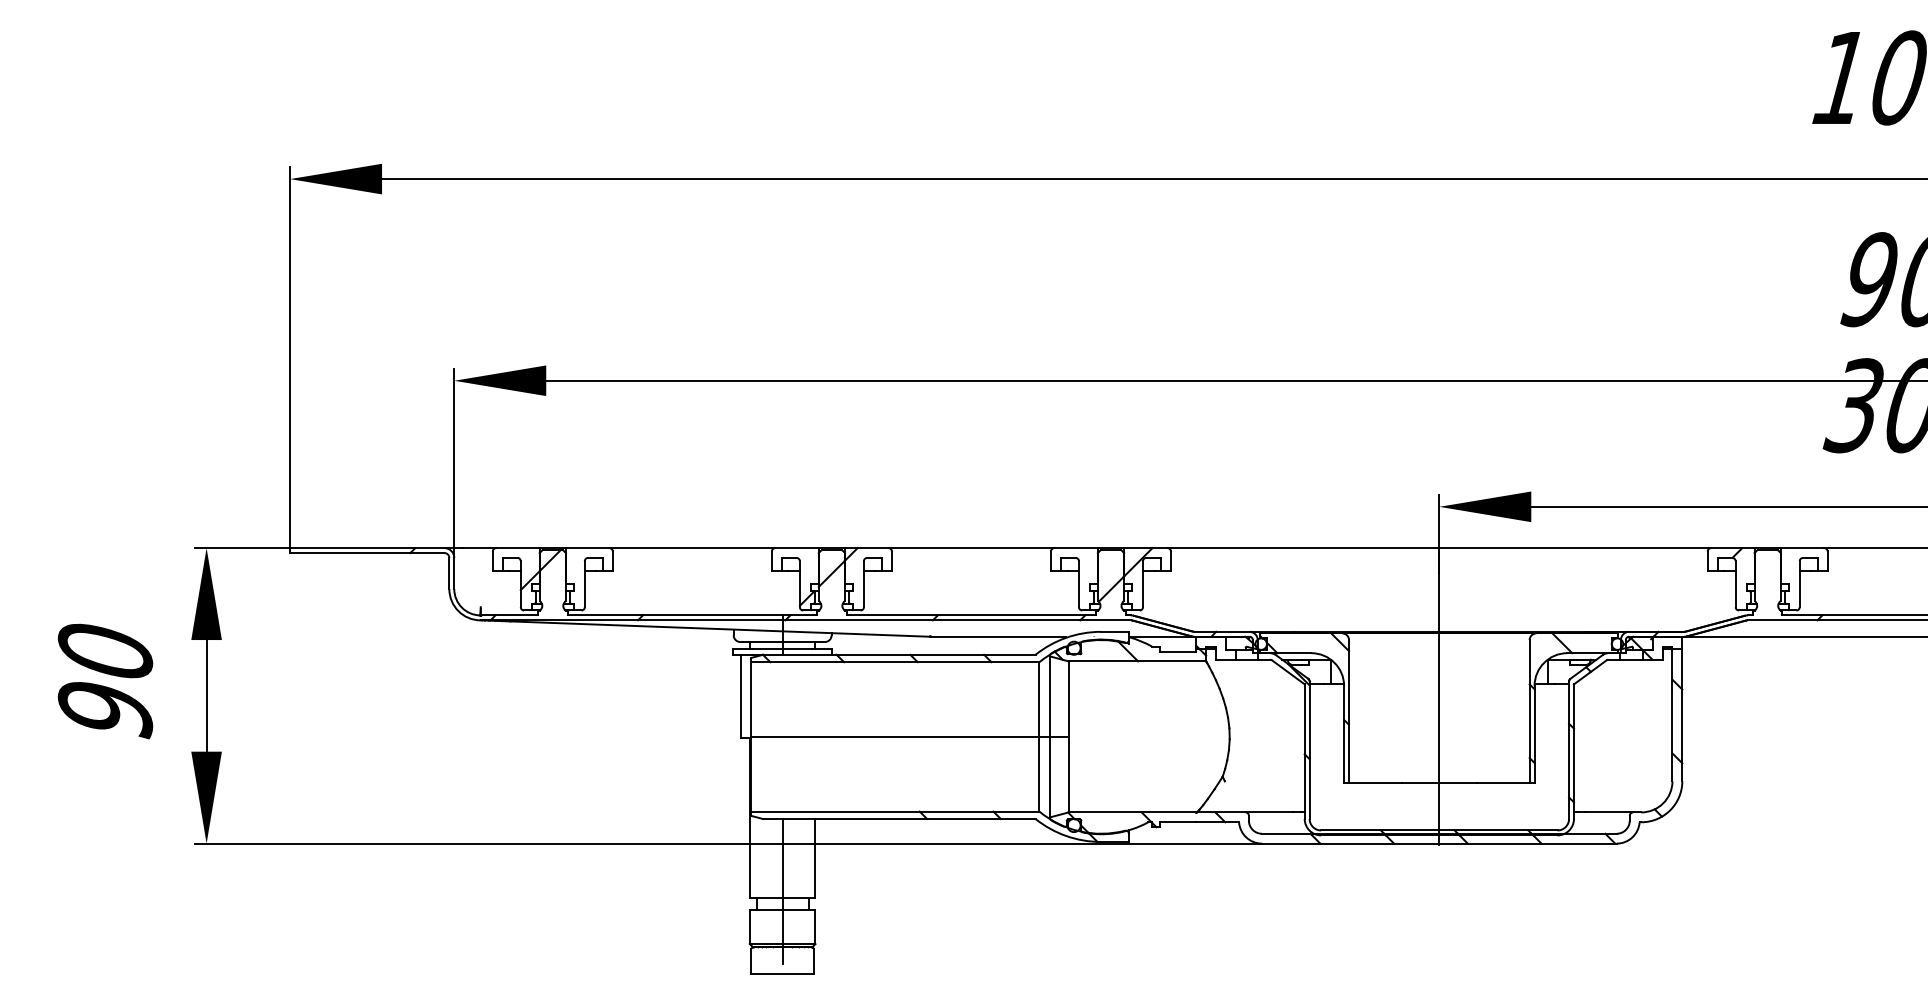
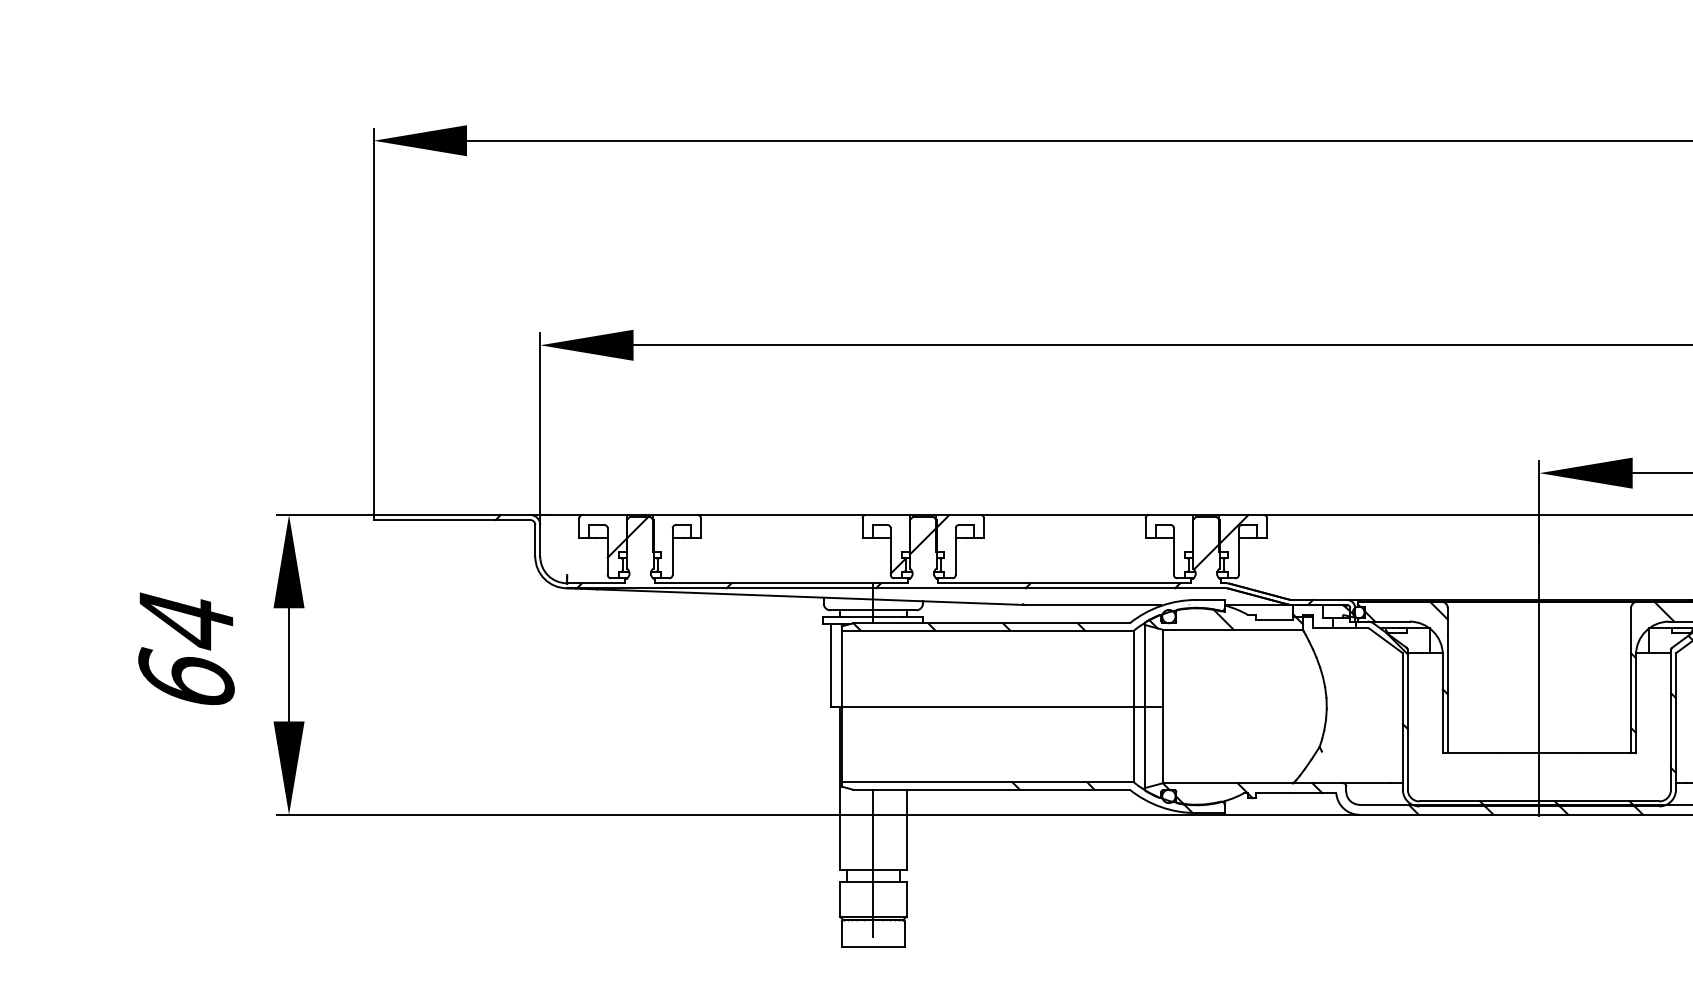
text: (105, 681) -> (186, 650), 90 -> 64

